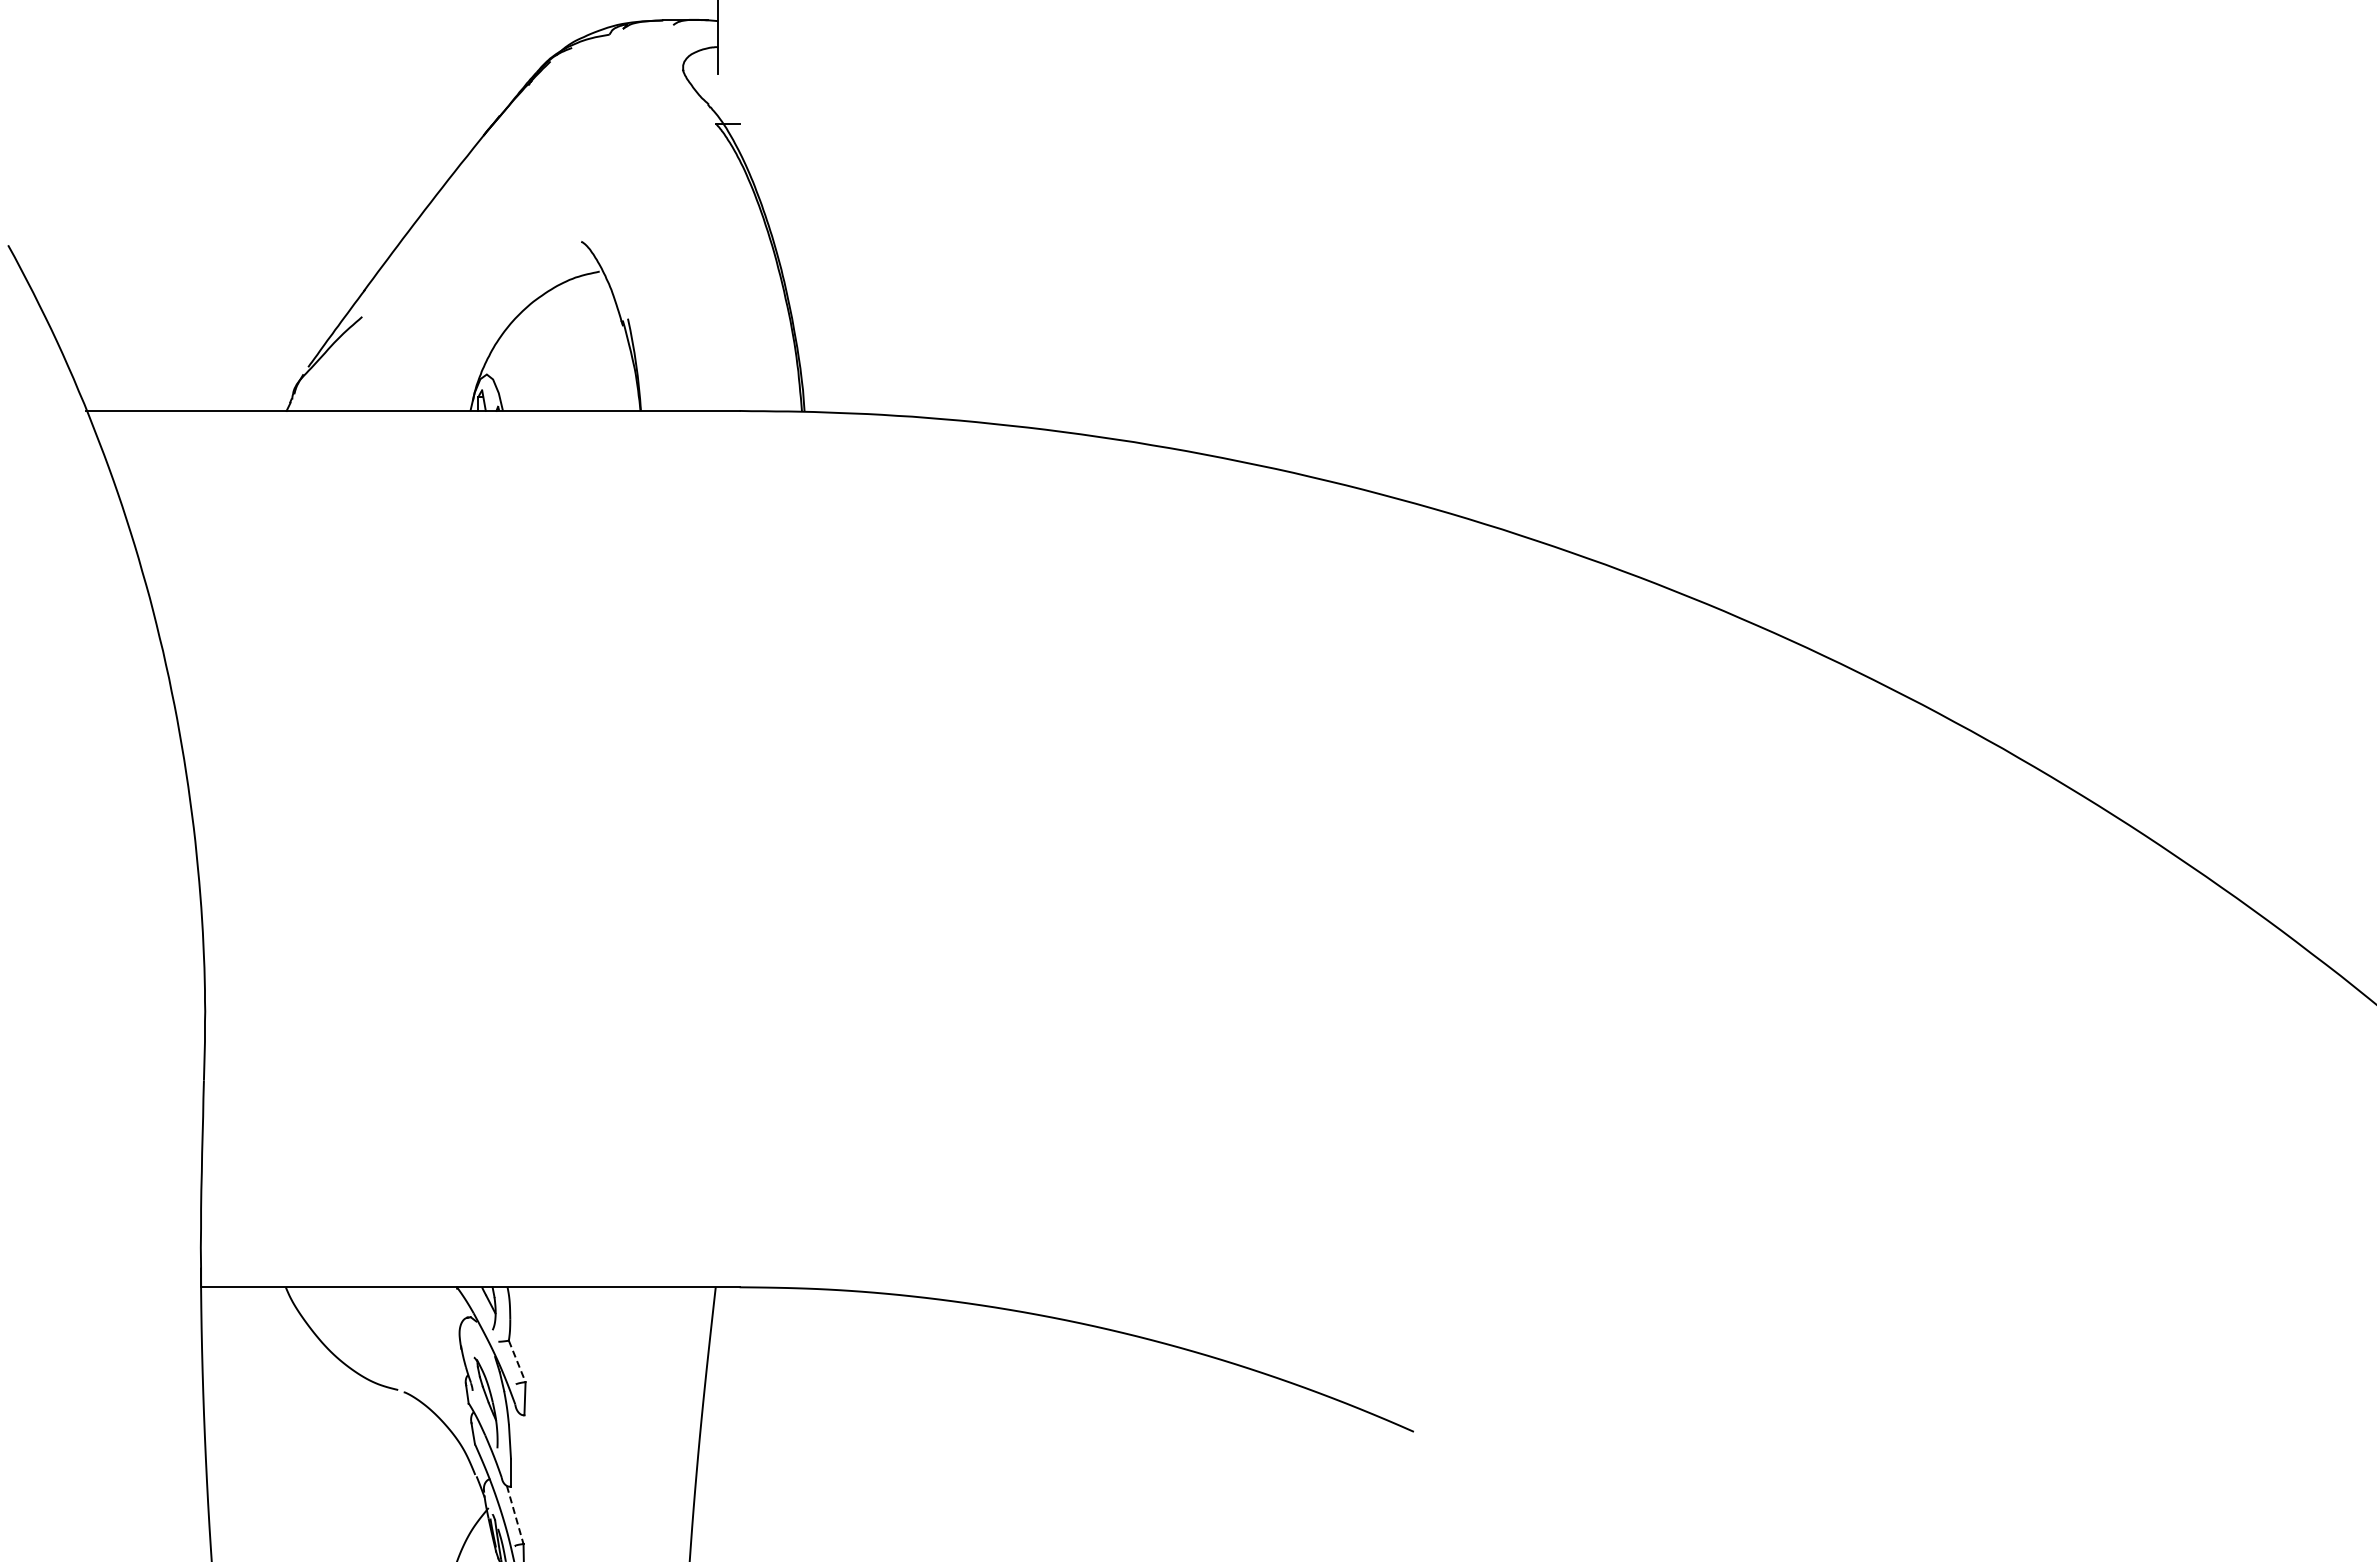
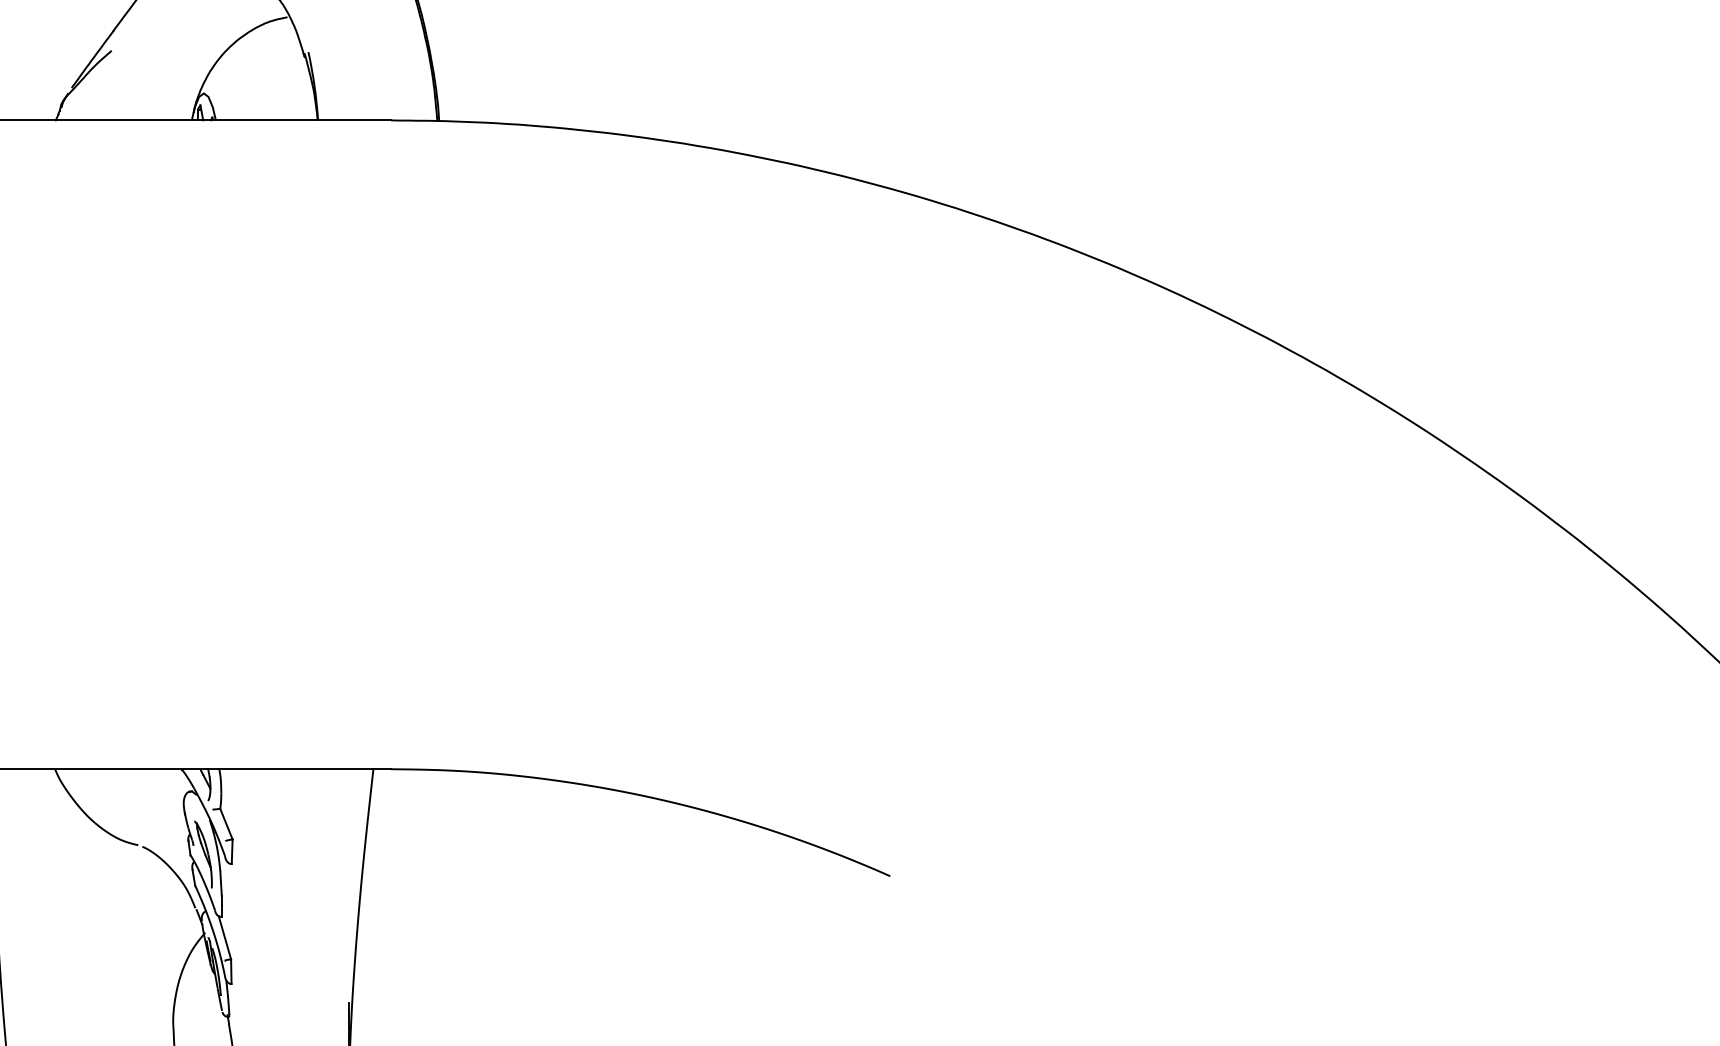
line: (517, 1361) -> (226, 824), dashed -> solid
line: (515, 1515) -> (225, 938), dashed -> solid

